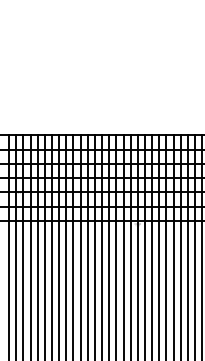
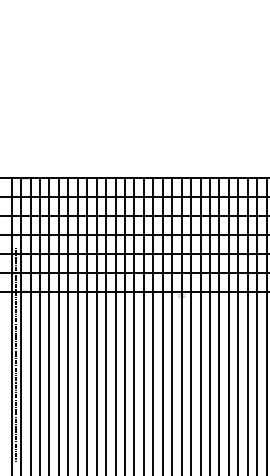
line: (12, 267) -> (16, 353), added

